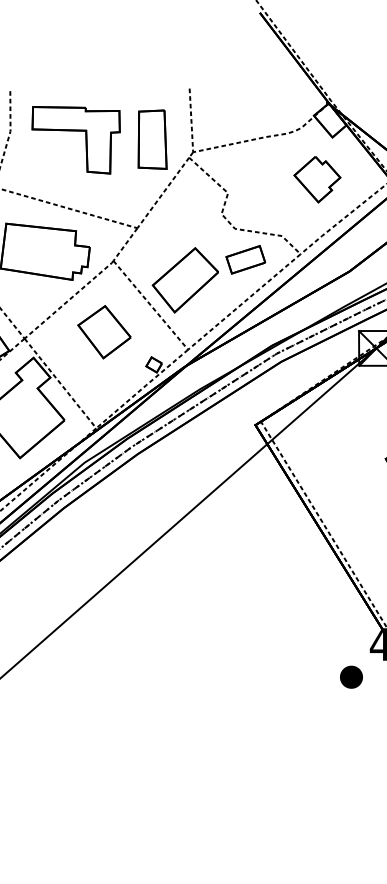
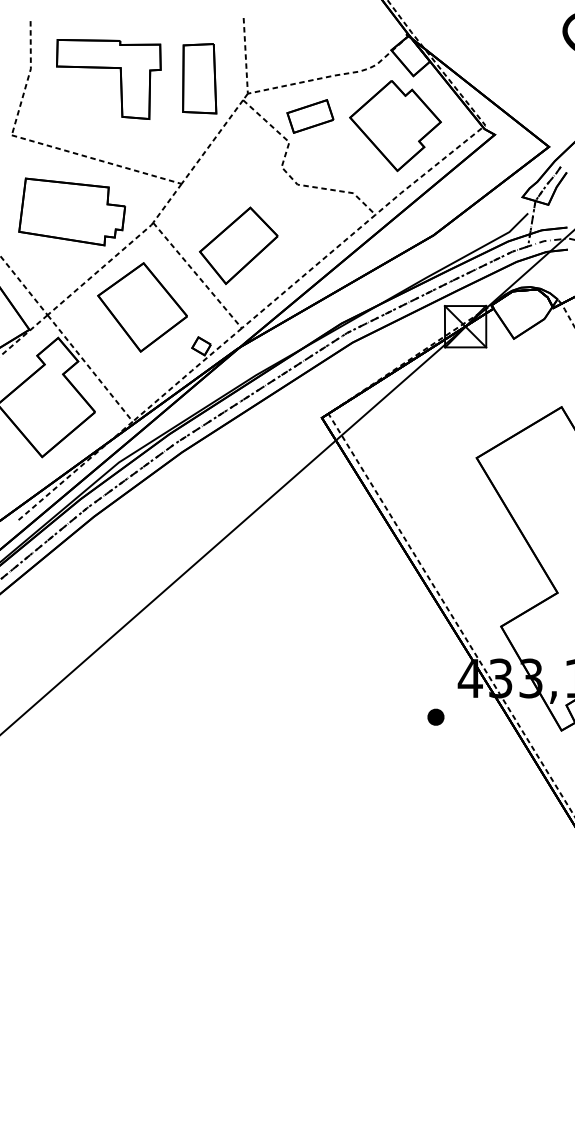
part: (317, 179) -> (395, 126), size x1.67
part: (245, 259) -> (310, 116), moved
part: (104, 332) -> (142, 307), size x1.43
part: (351, 676) -> (435, 716), size x0.62

